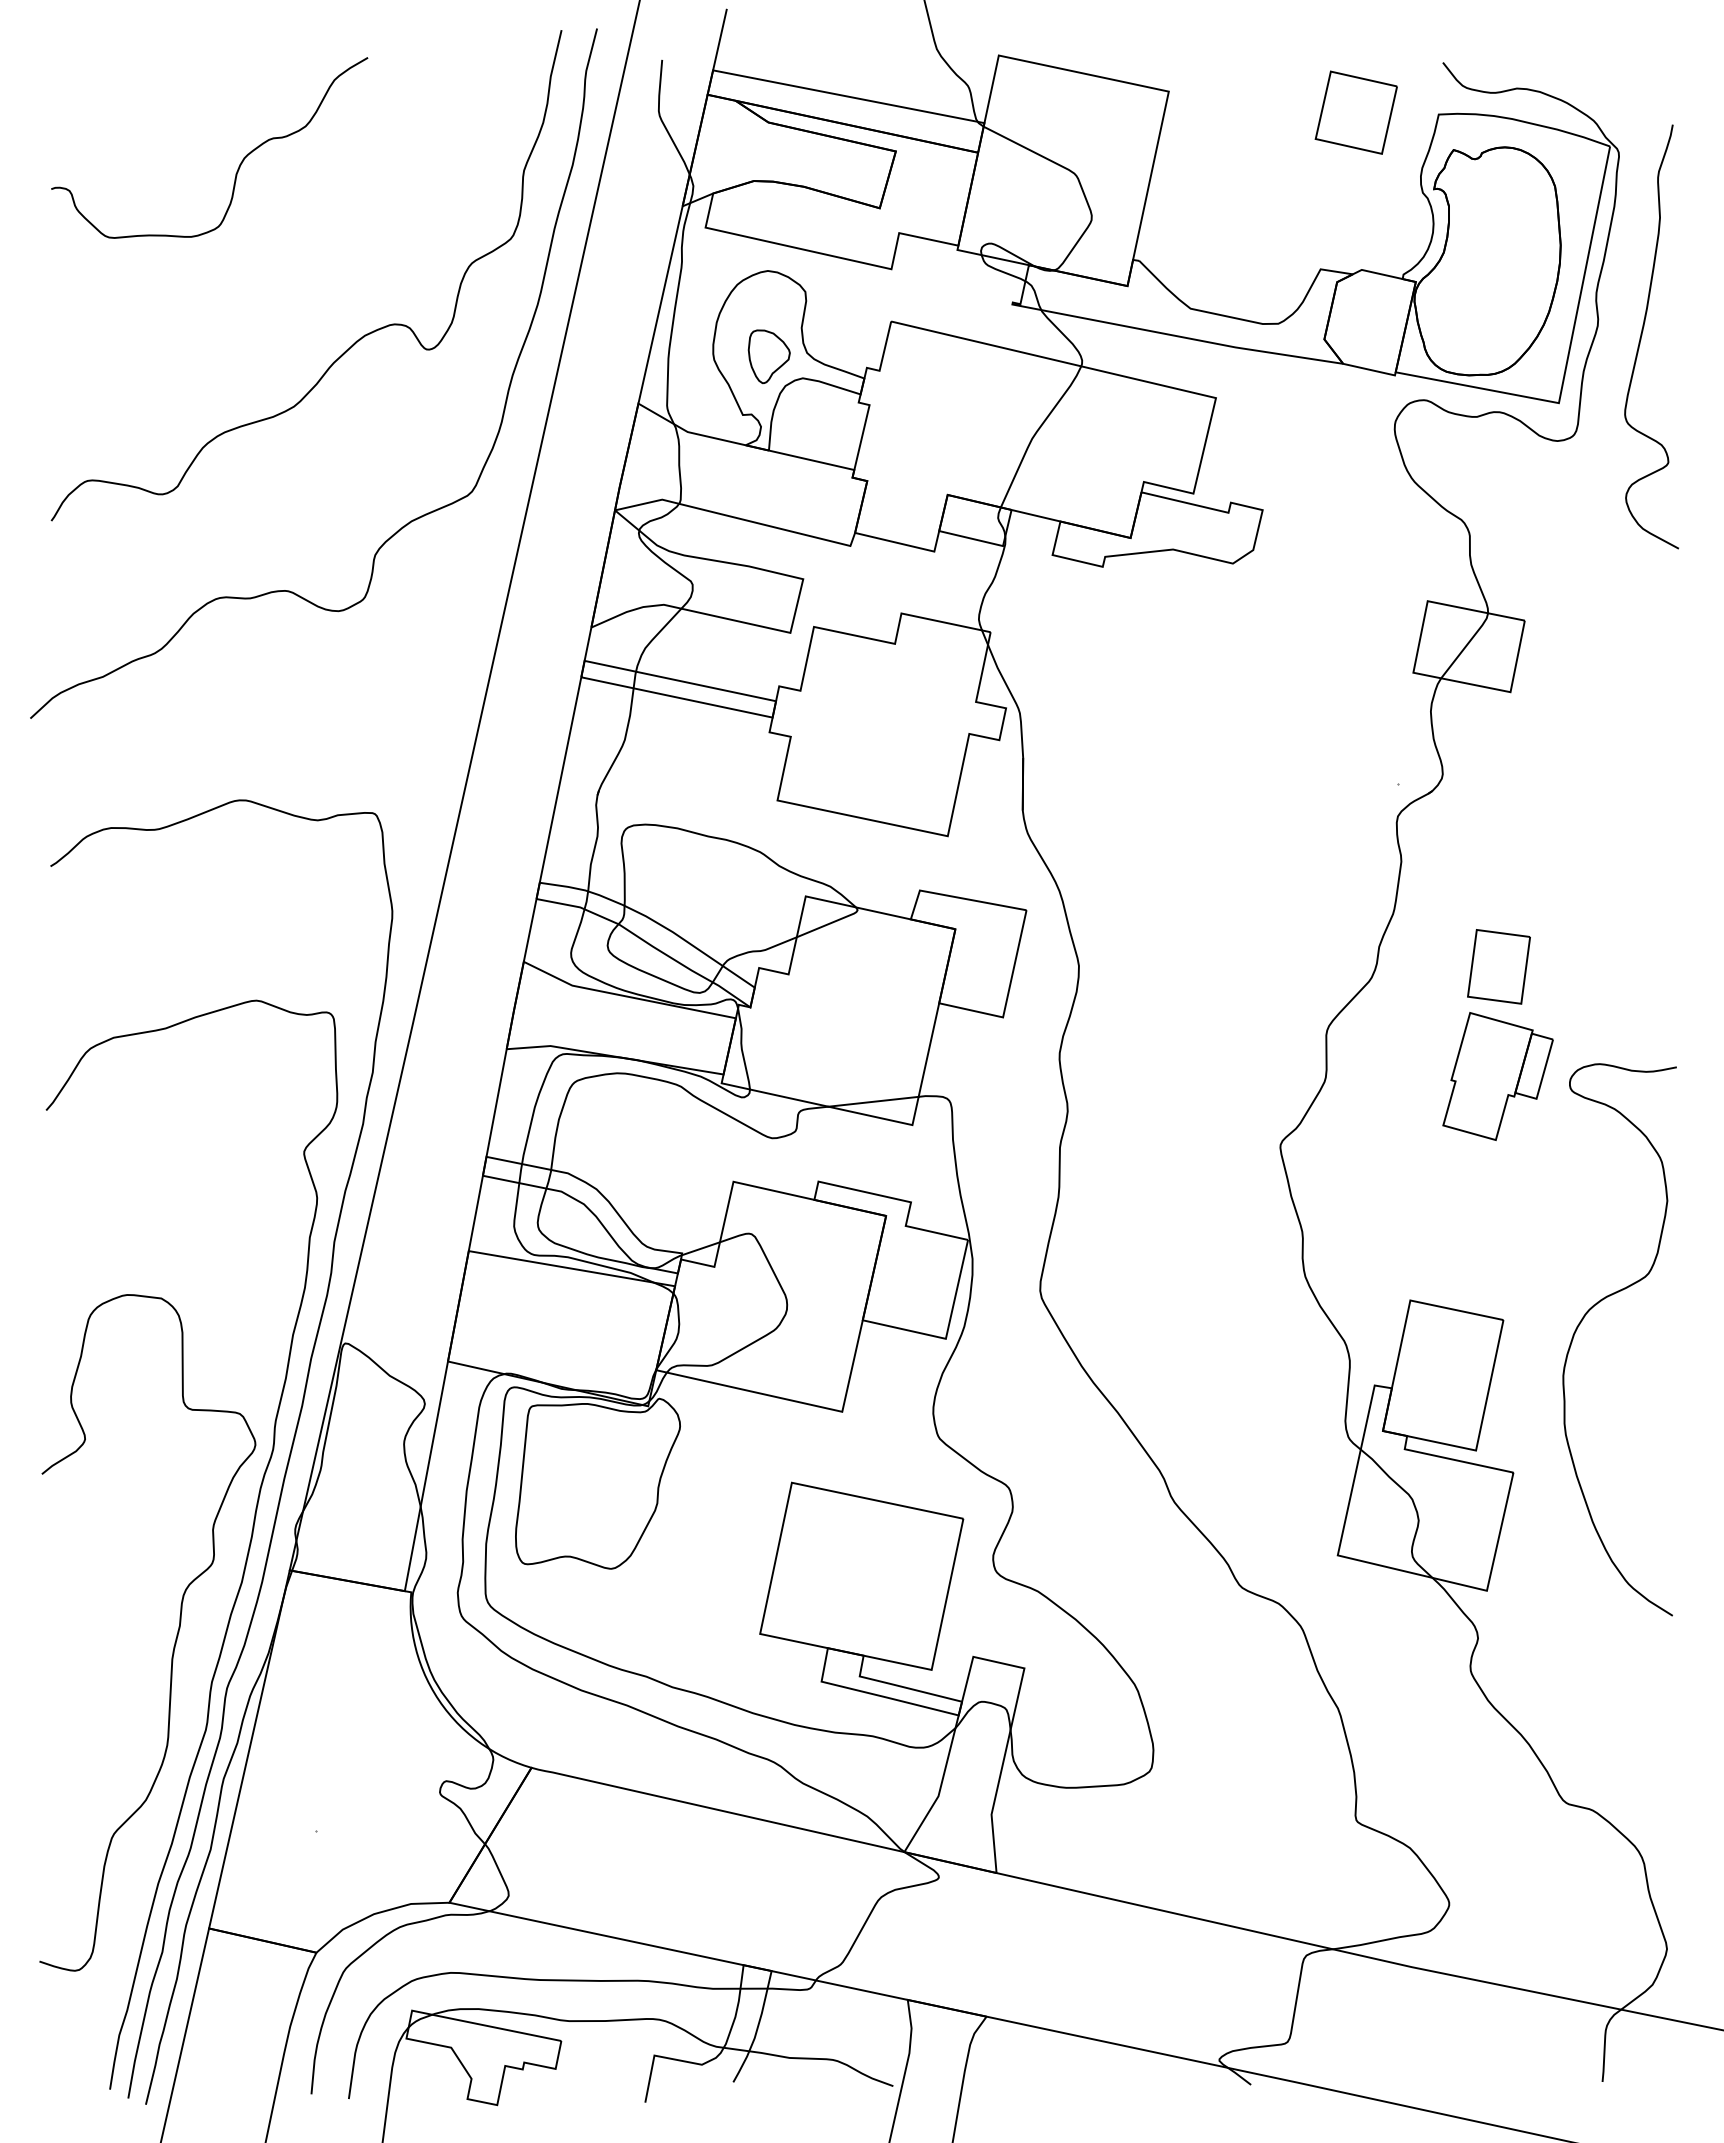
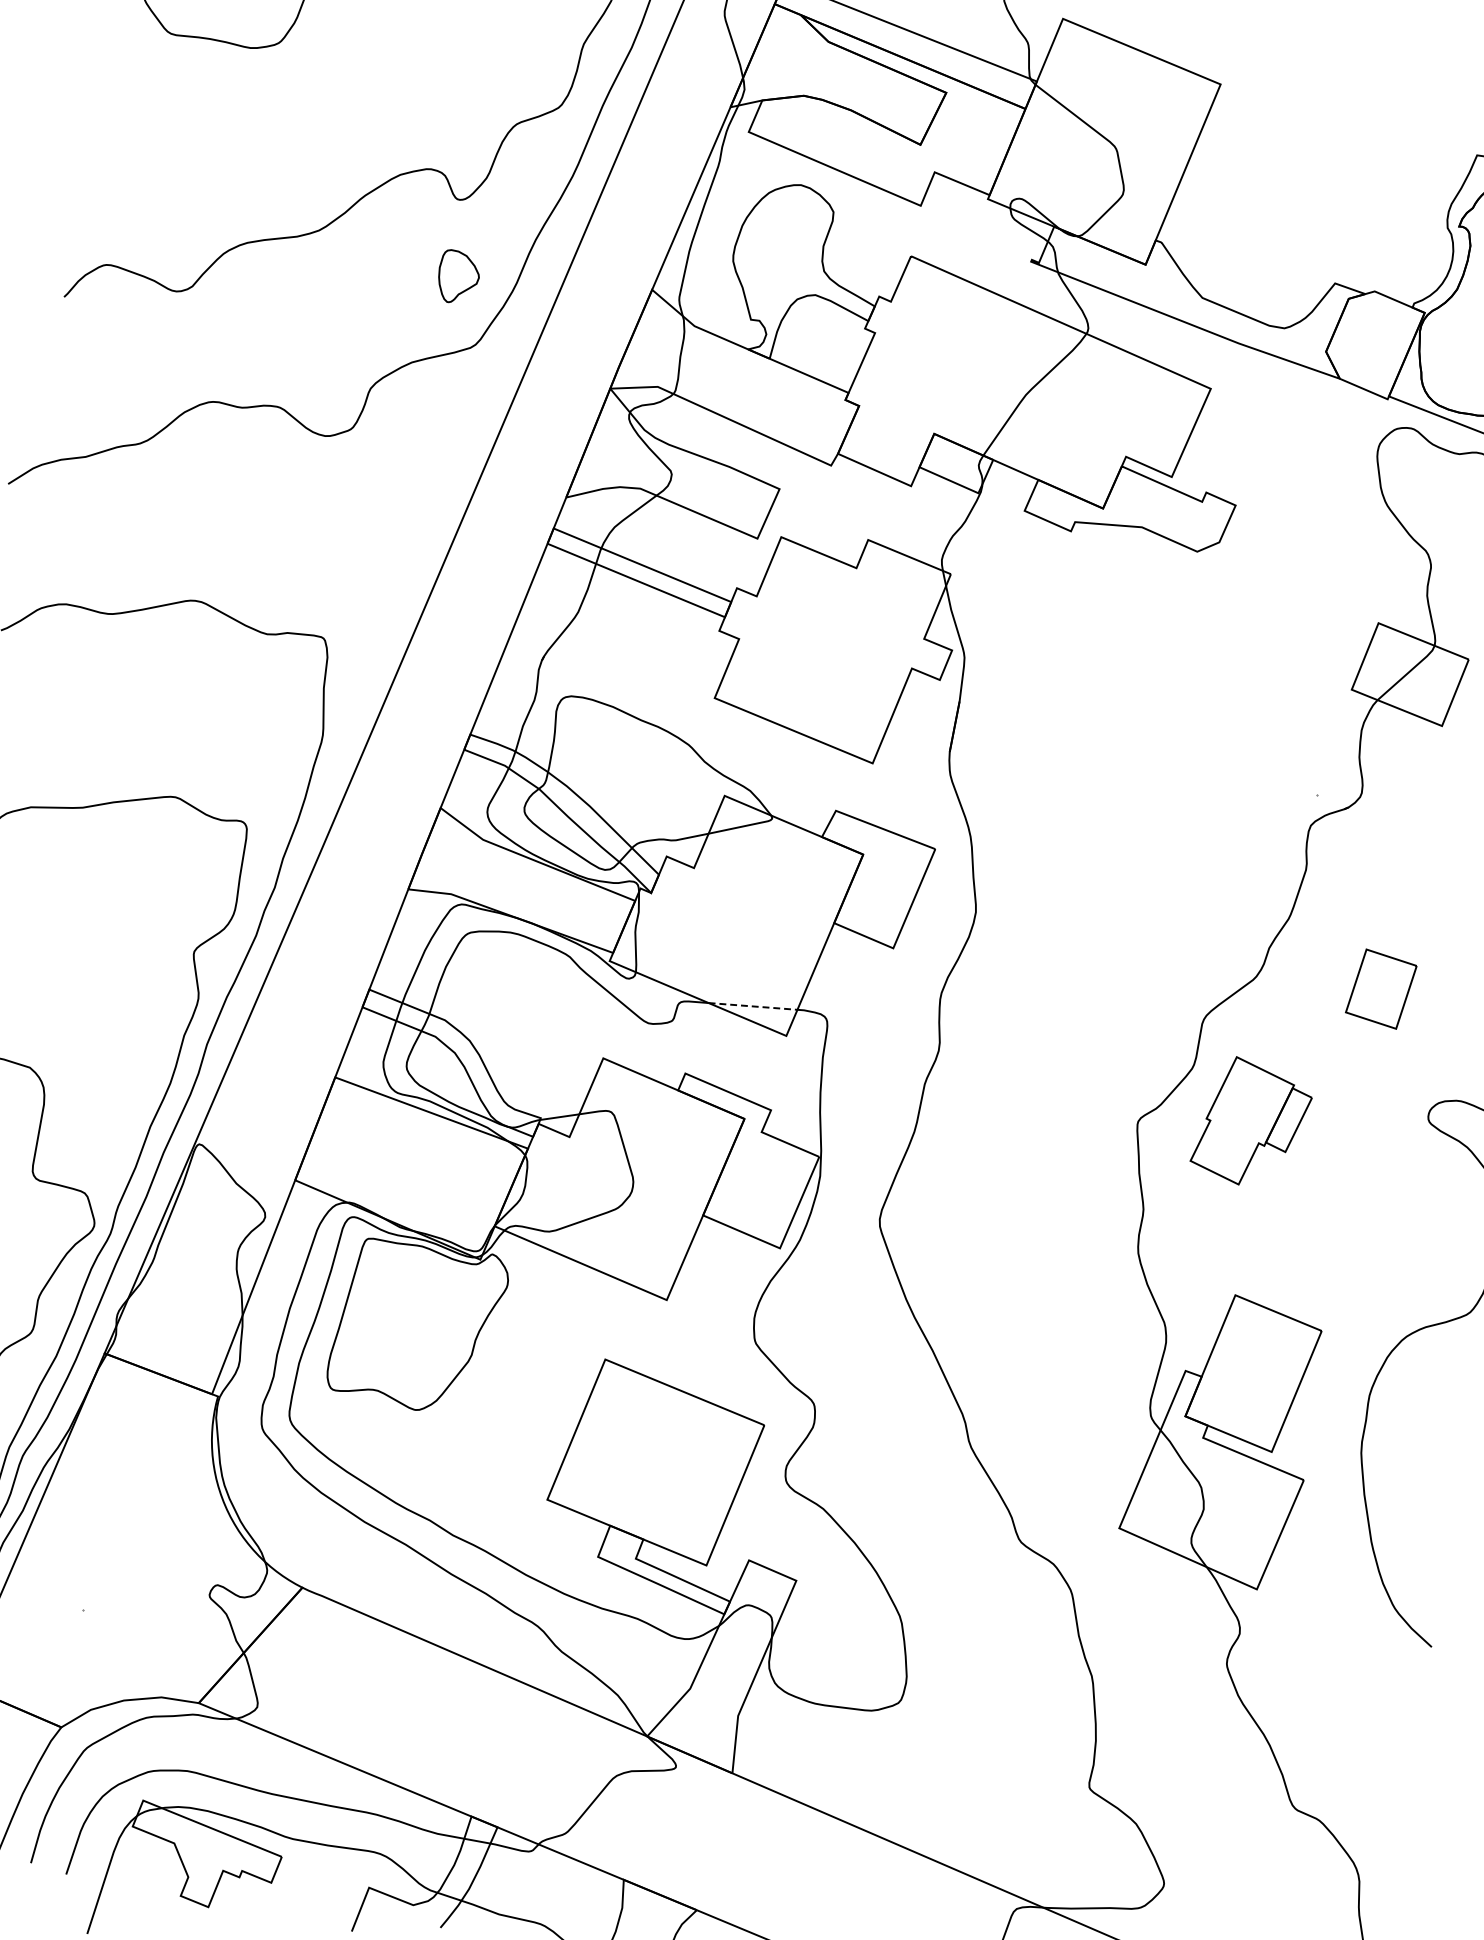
part: (1355, 112) -> (1397, 138), removed
part: (768, 356) -> (457, 277), moved
part: (1497, 1076) -> (1251, 1123), moved
line: (874, 1101) -> (753, 1006), solid -> dashed

